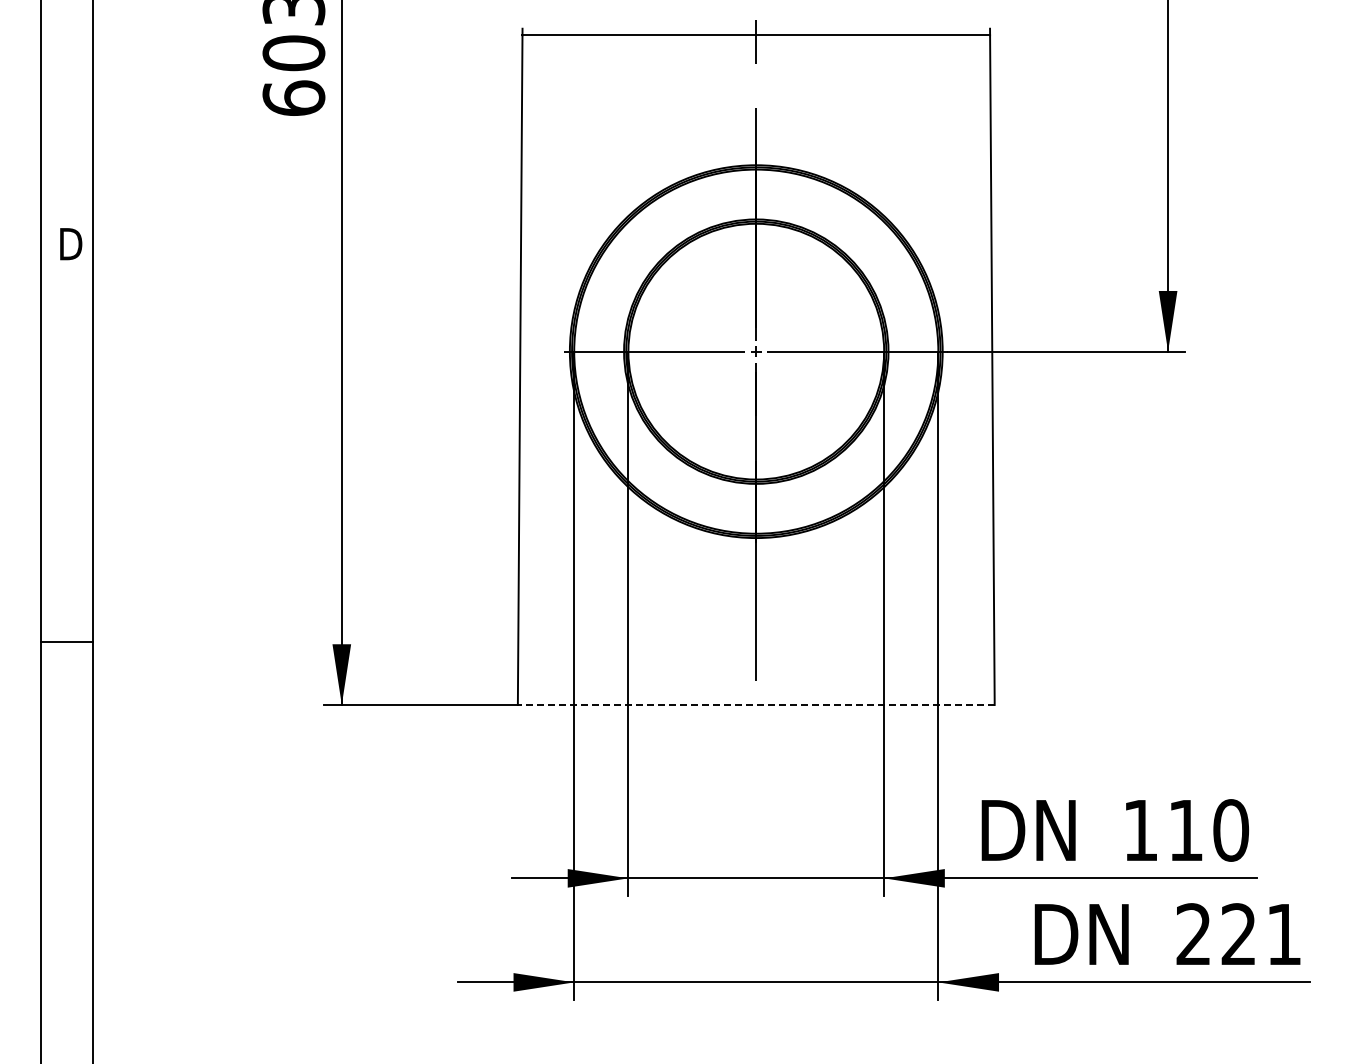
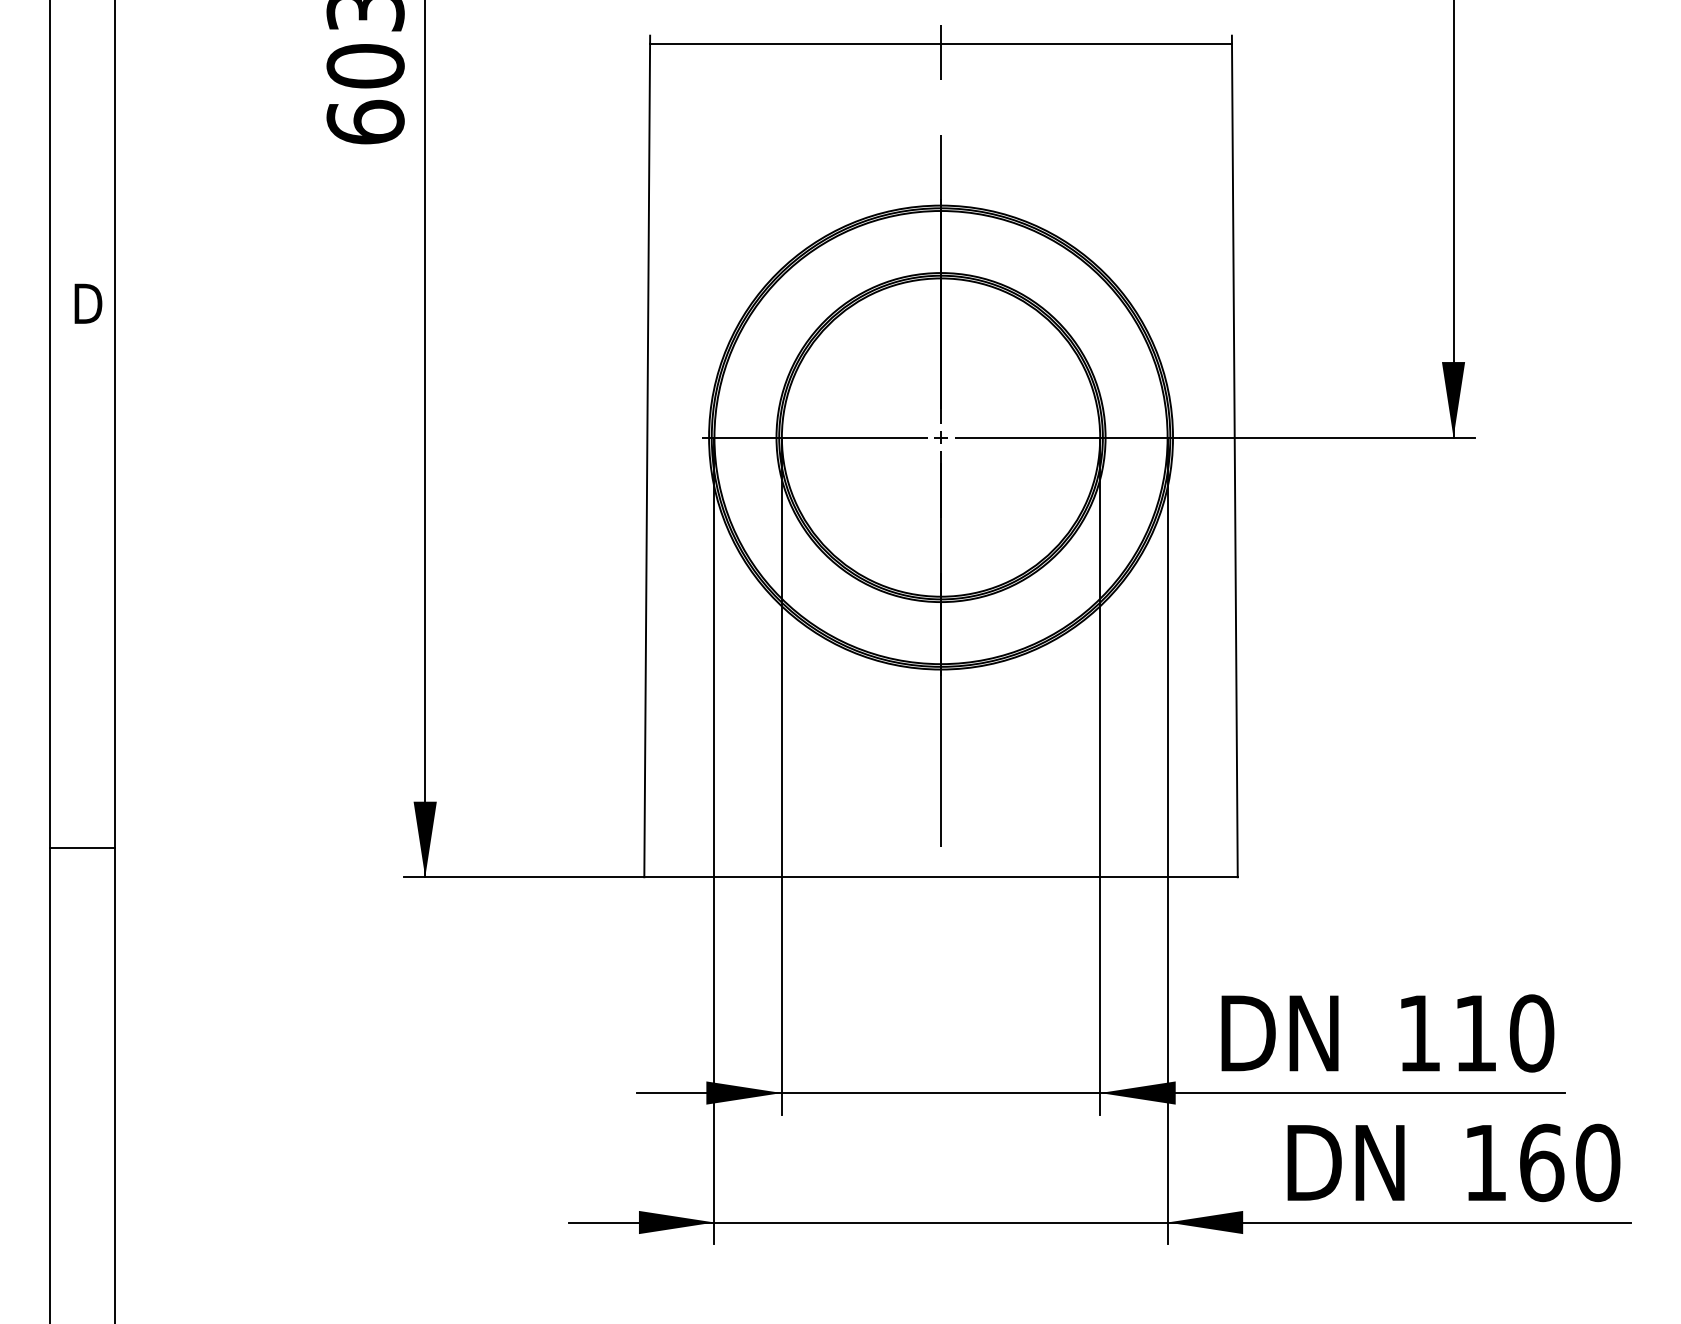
line: (66, 642) -> (82, 848), moved
line: (755, 704) -> (940, 876), dashed -> solid
text: (1239, 934) -> (1542, 1162), 221 -> 160

